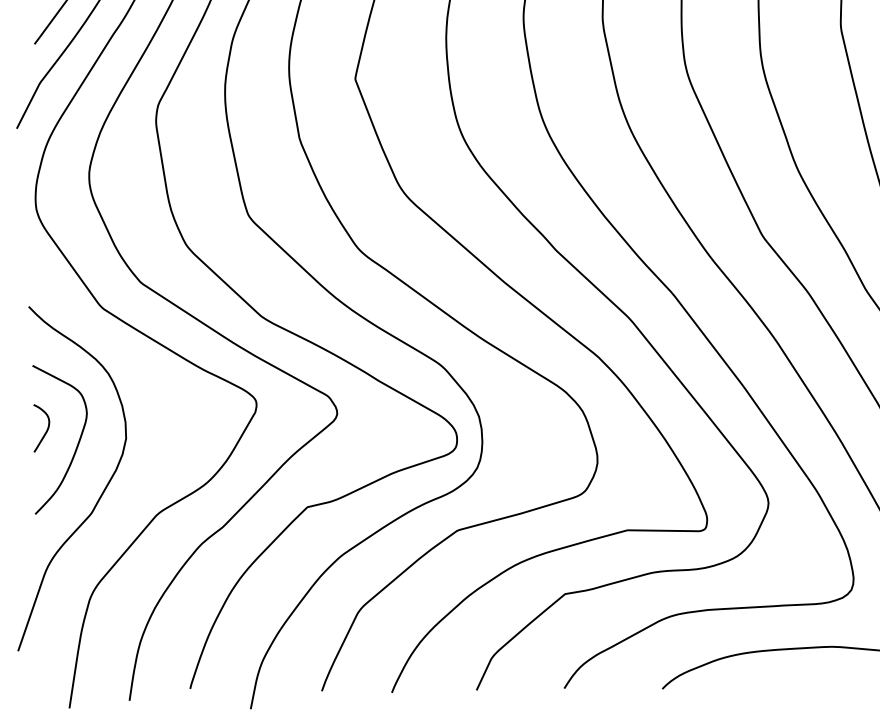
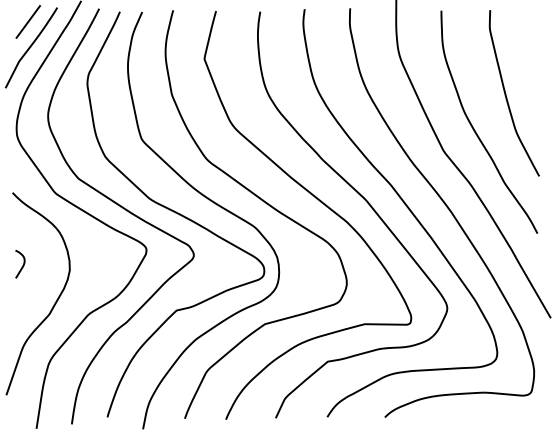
curve: (76, 444) -> (40, 273), removed

